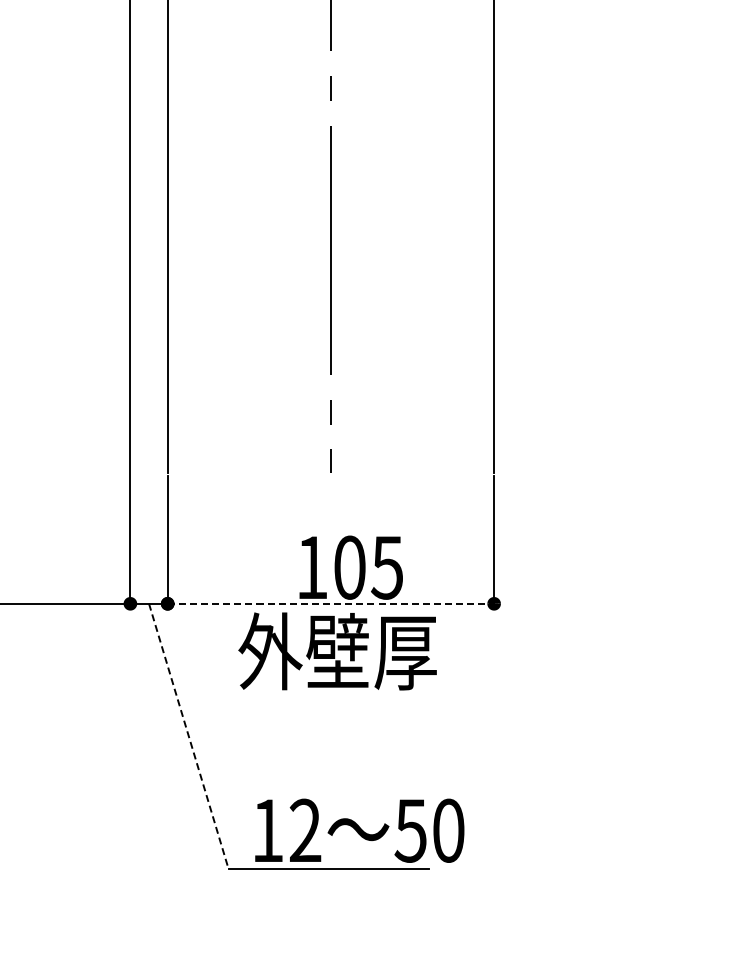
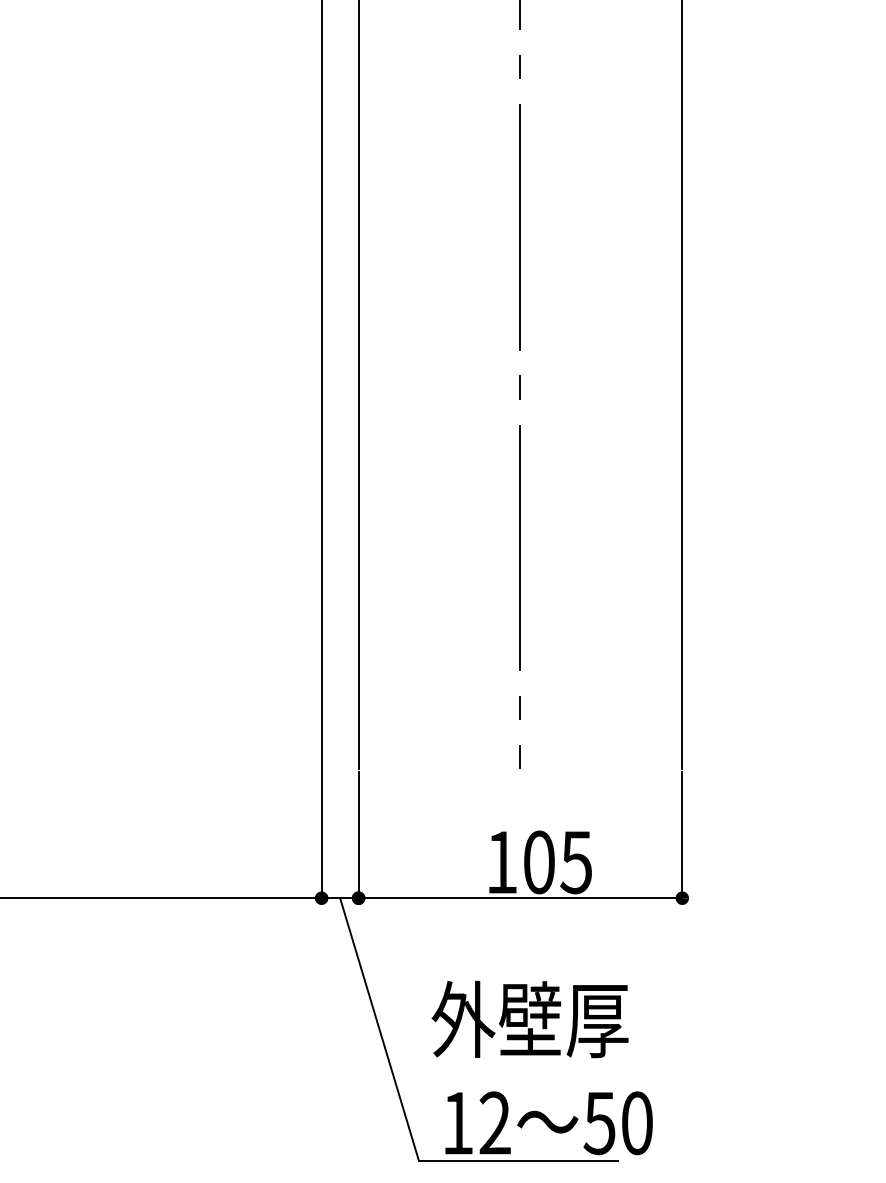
line: (330, 604) -> (520, 898), dashed -> solid
text: (337, 651) -> (529, 1019), moved
line: (188, 737) -> (379, 1030), dashed -> solid

